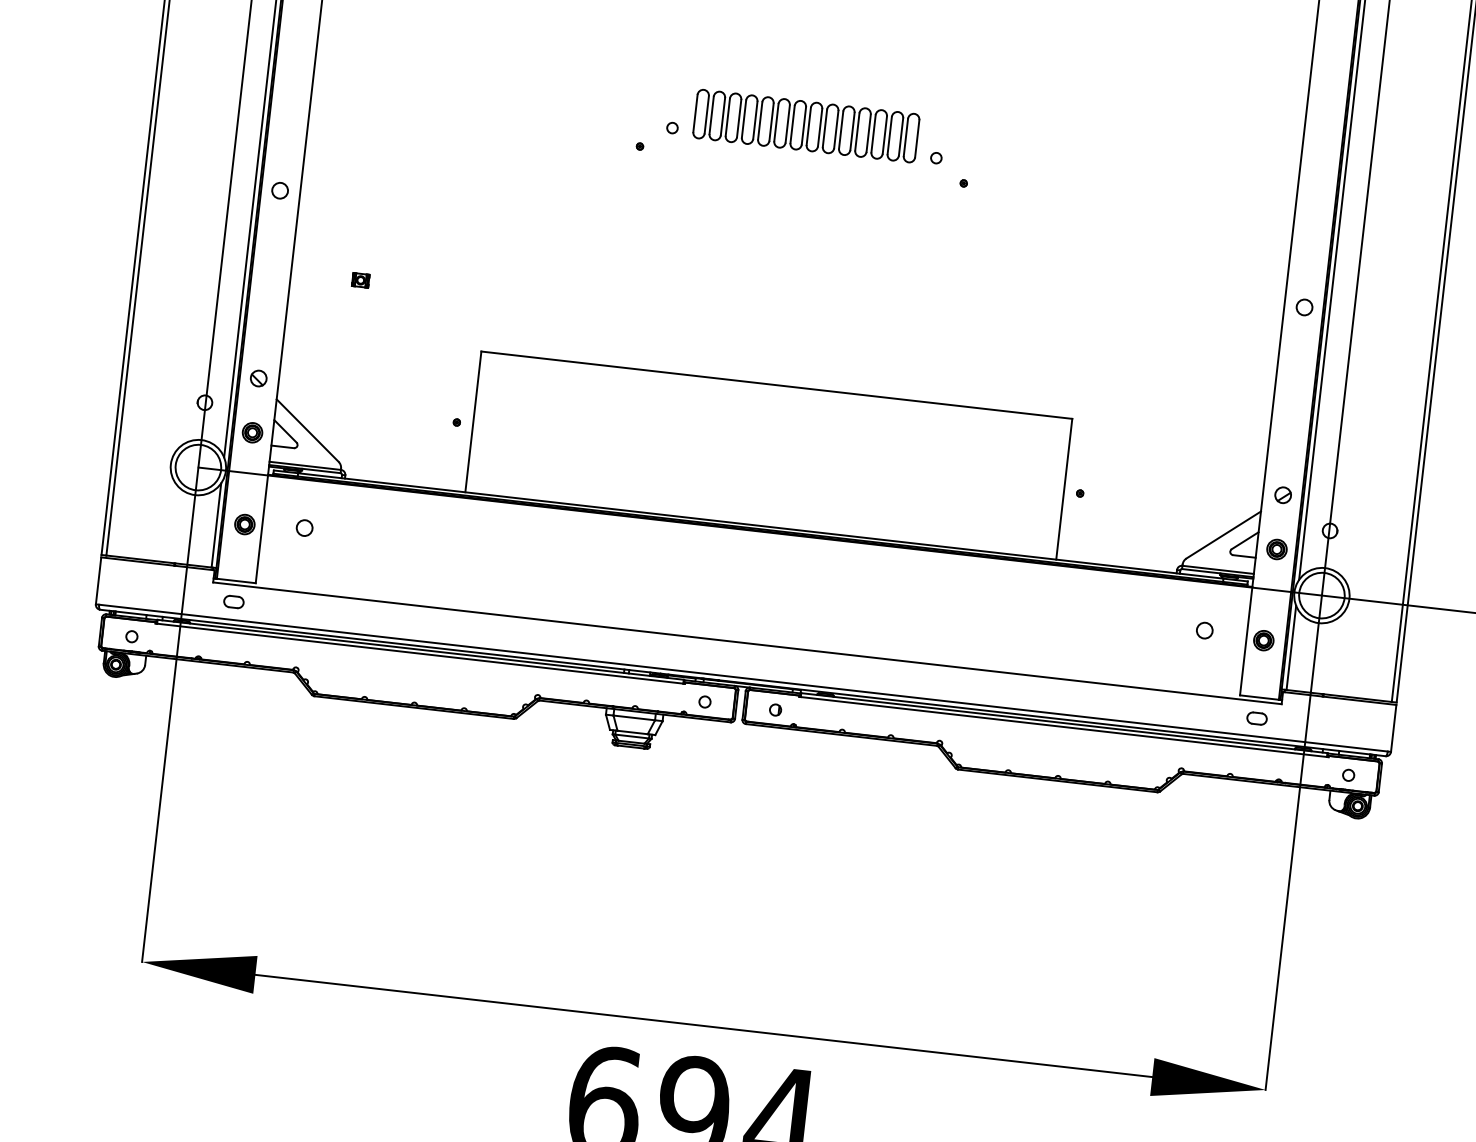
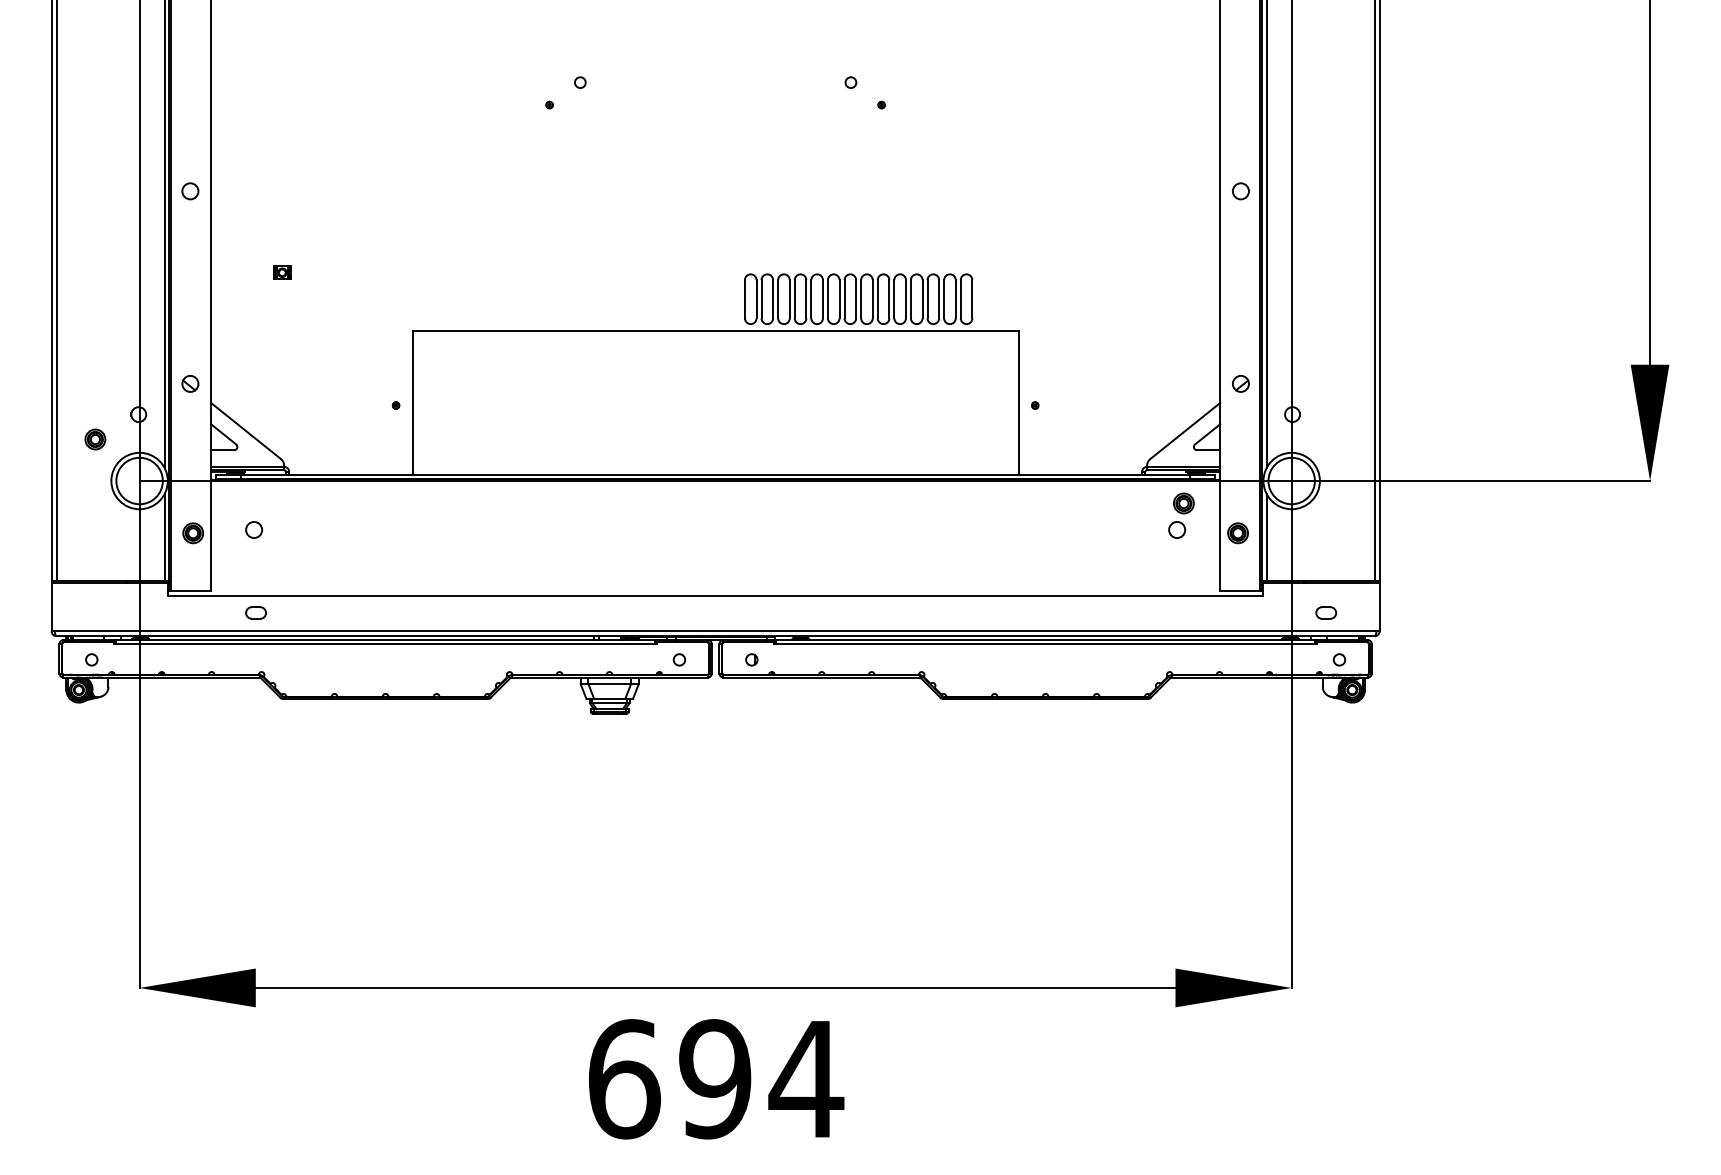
part: (806, 125) -> (858, 298), moved
part: (252, 432) -> (95, 439), moved
part: (1276, 549) -> (1183, 503), moved
part: (233, 601) -> (255, 612), moved
part: (1257, 718) -> (1326, 612), moved

